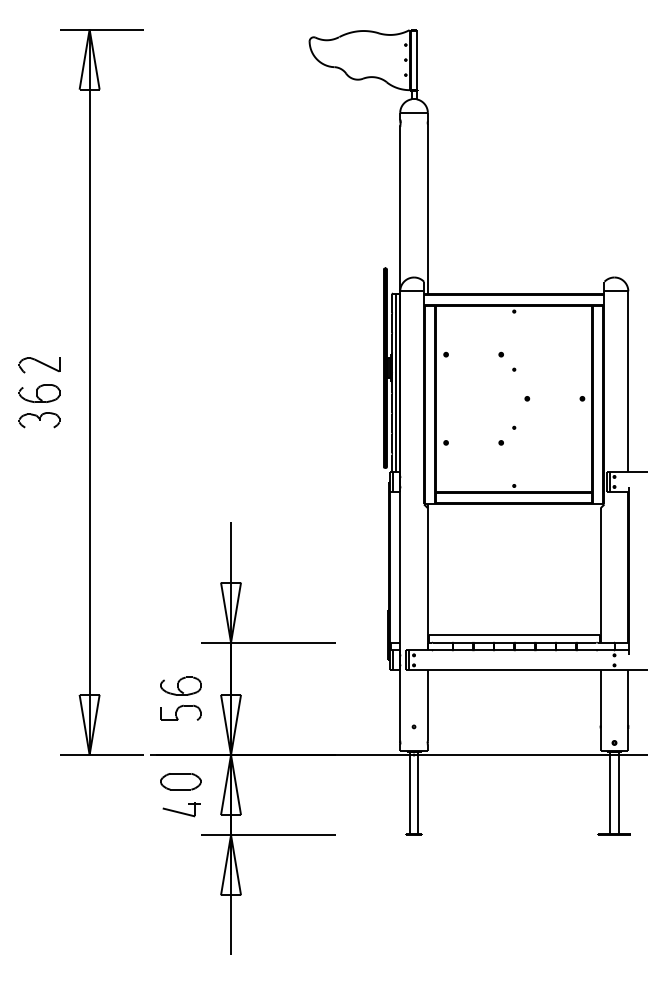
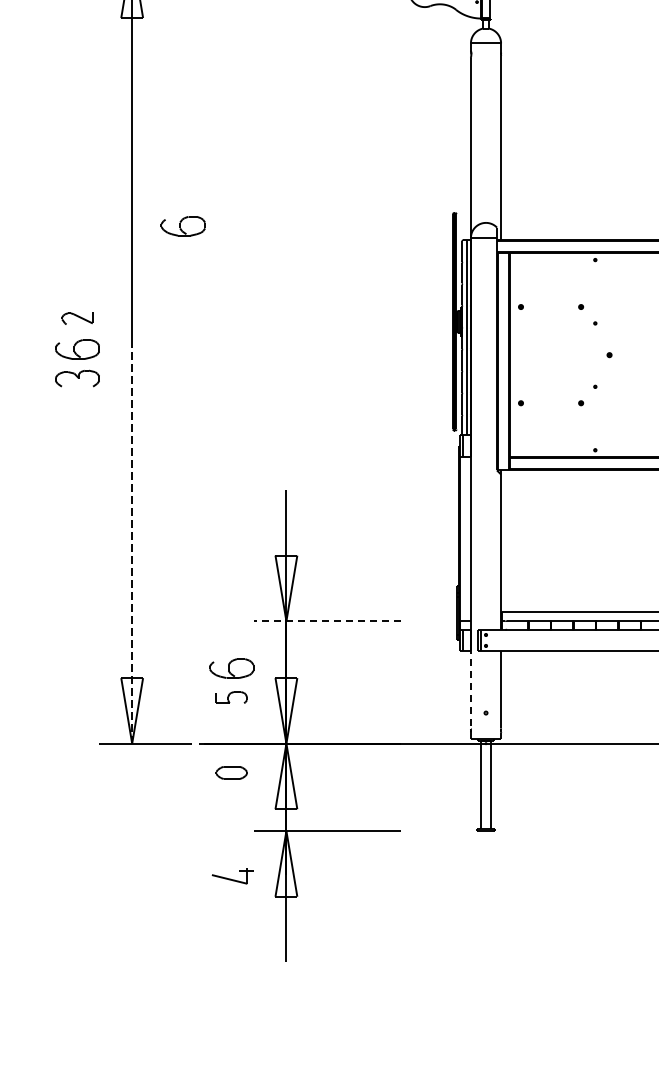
part: (136, 280) -> (183, 226), added
part: (39, 365) -> (77, 318), size x0.7
line: (89, 573) -> (132, 545), solid -> dashed
line: (268, 642) -> (327, 620), solid -> dashed
line: (400, 703) -> (471, 687), solid -> dashed
part: (180, 712) -> (231, 697), size x0.7
part: (180, 781) -> (231, 772), size x0.7
part: (181, 809) -> (232, 876), moved

